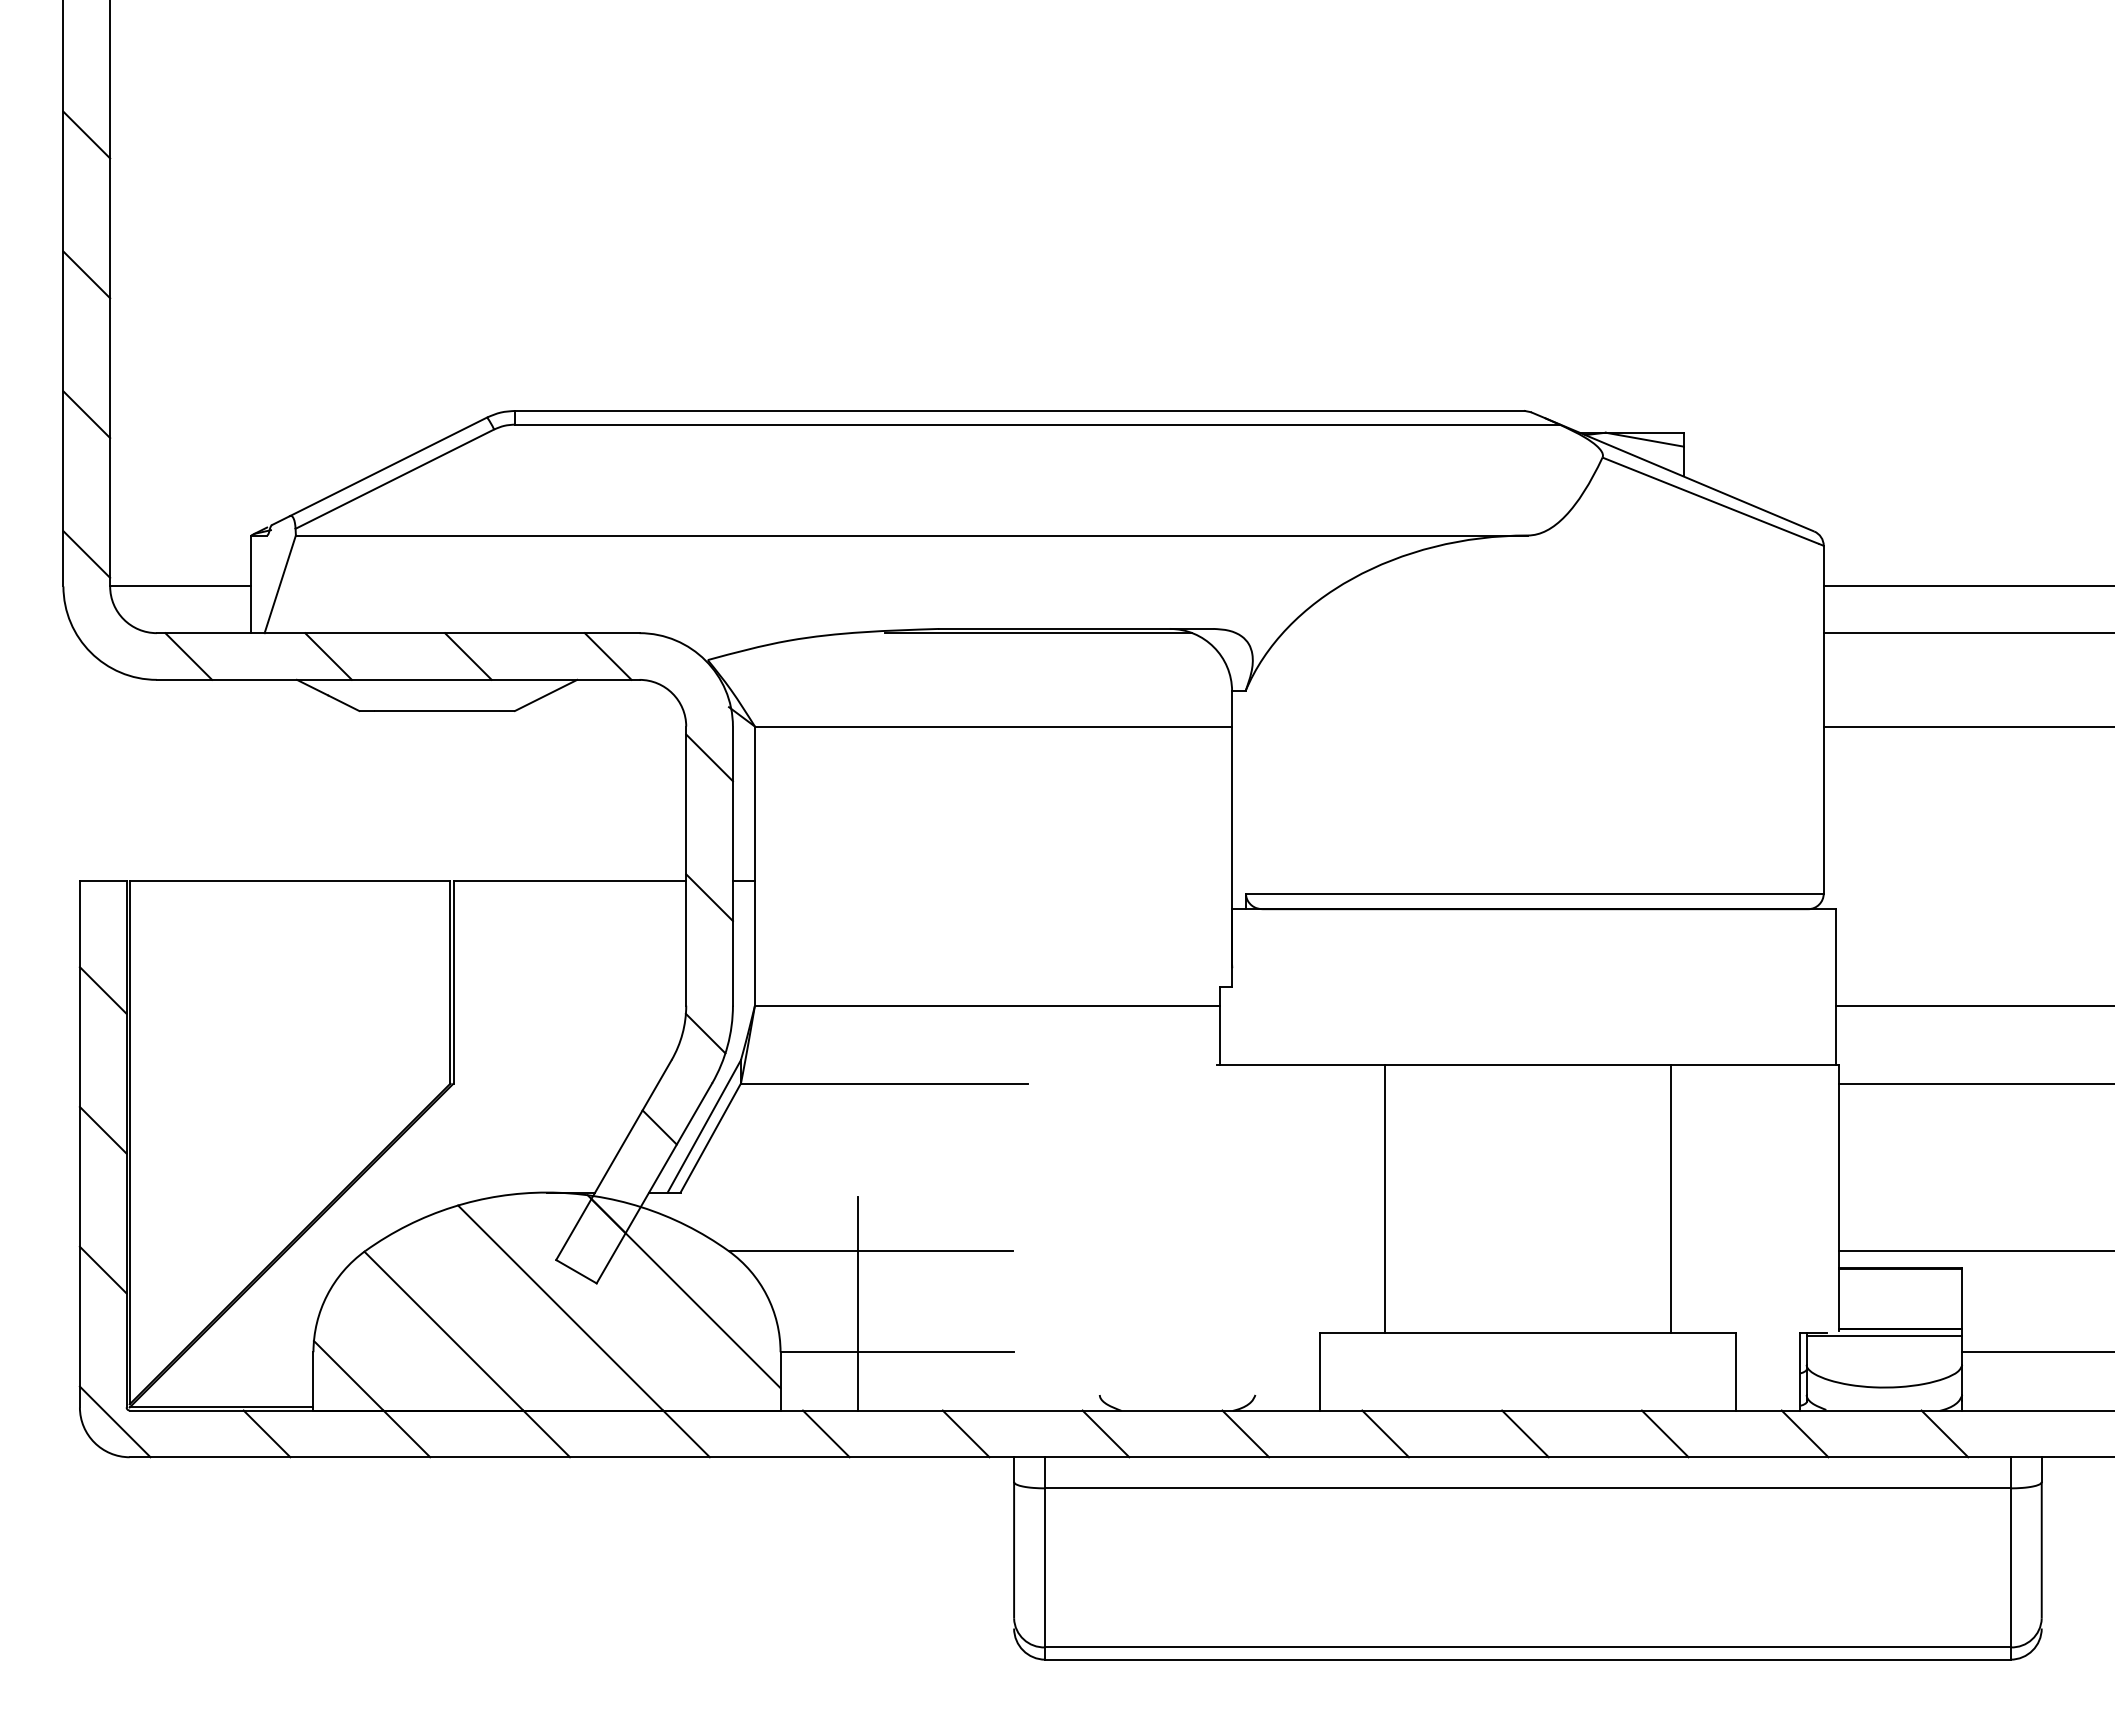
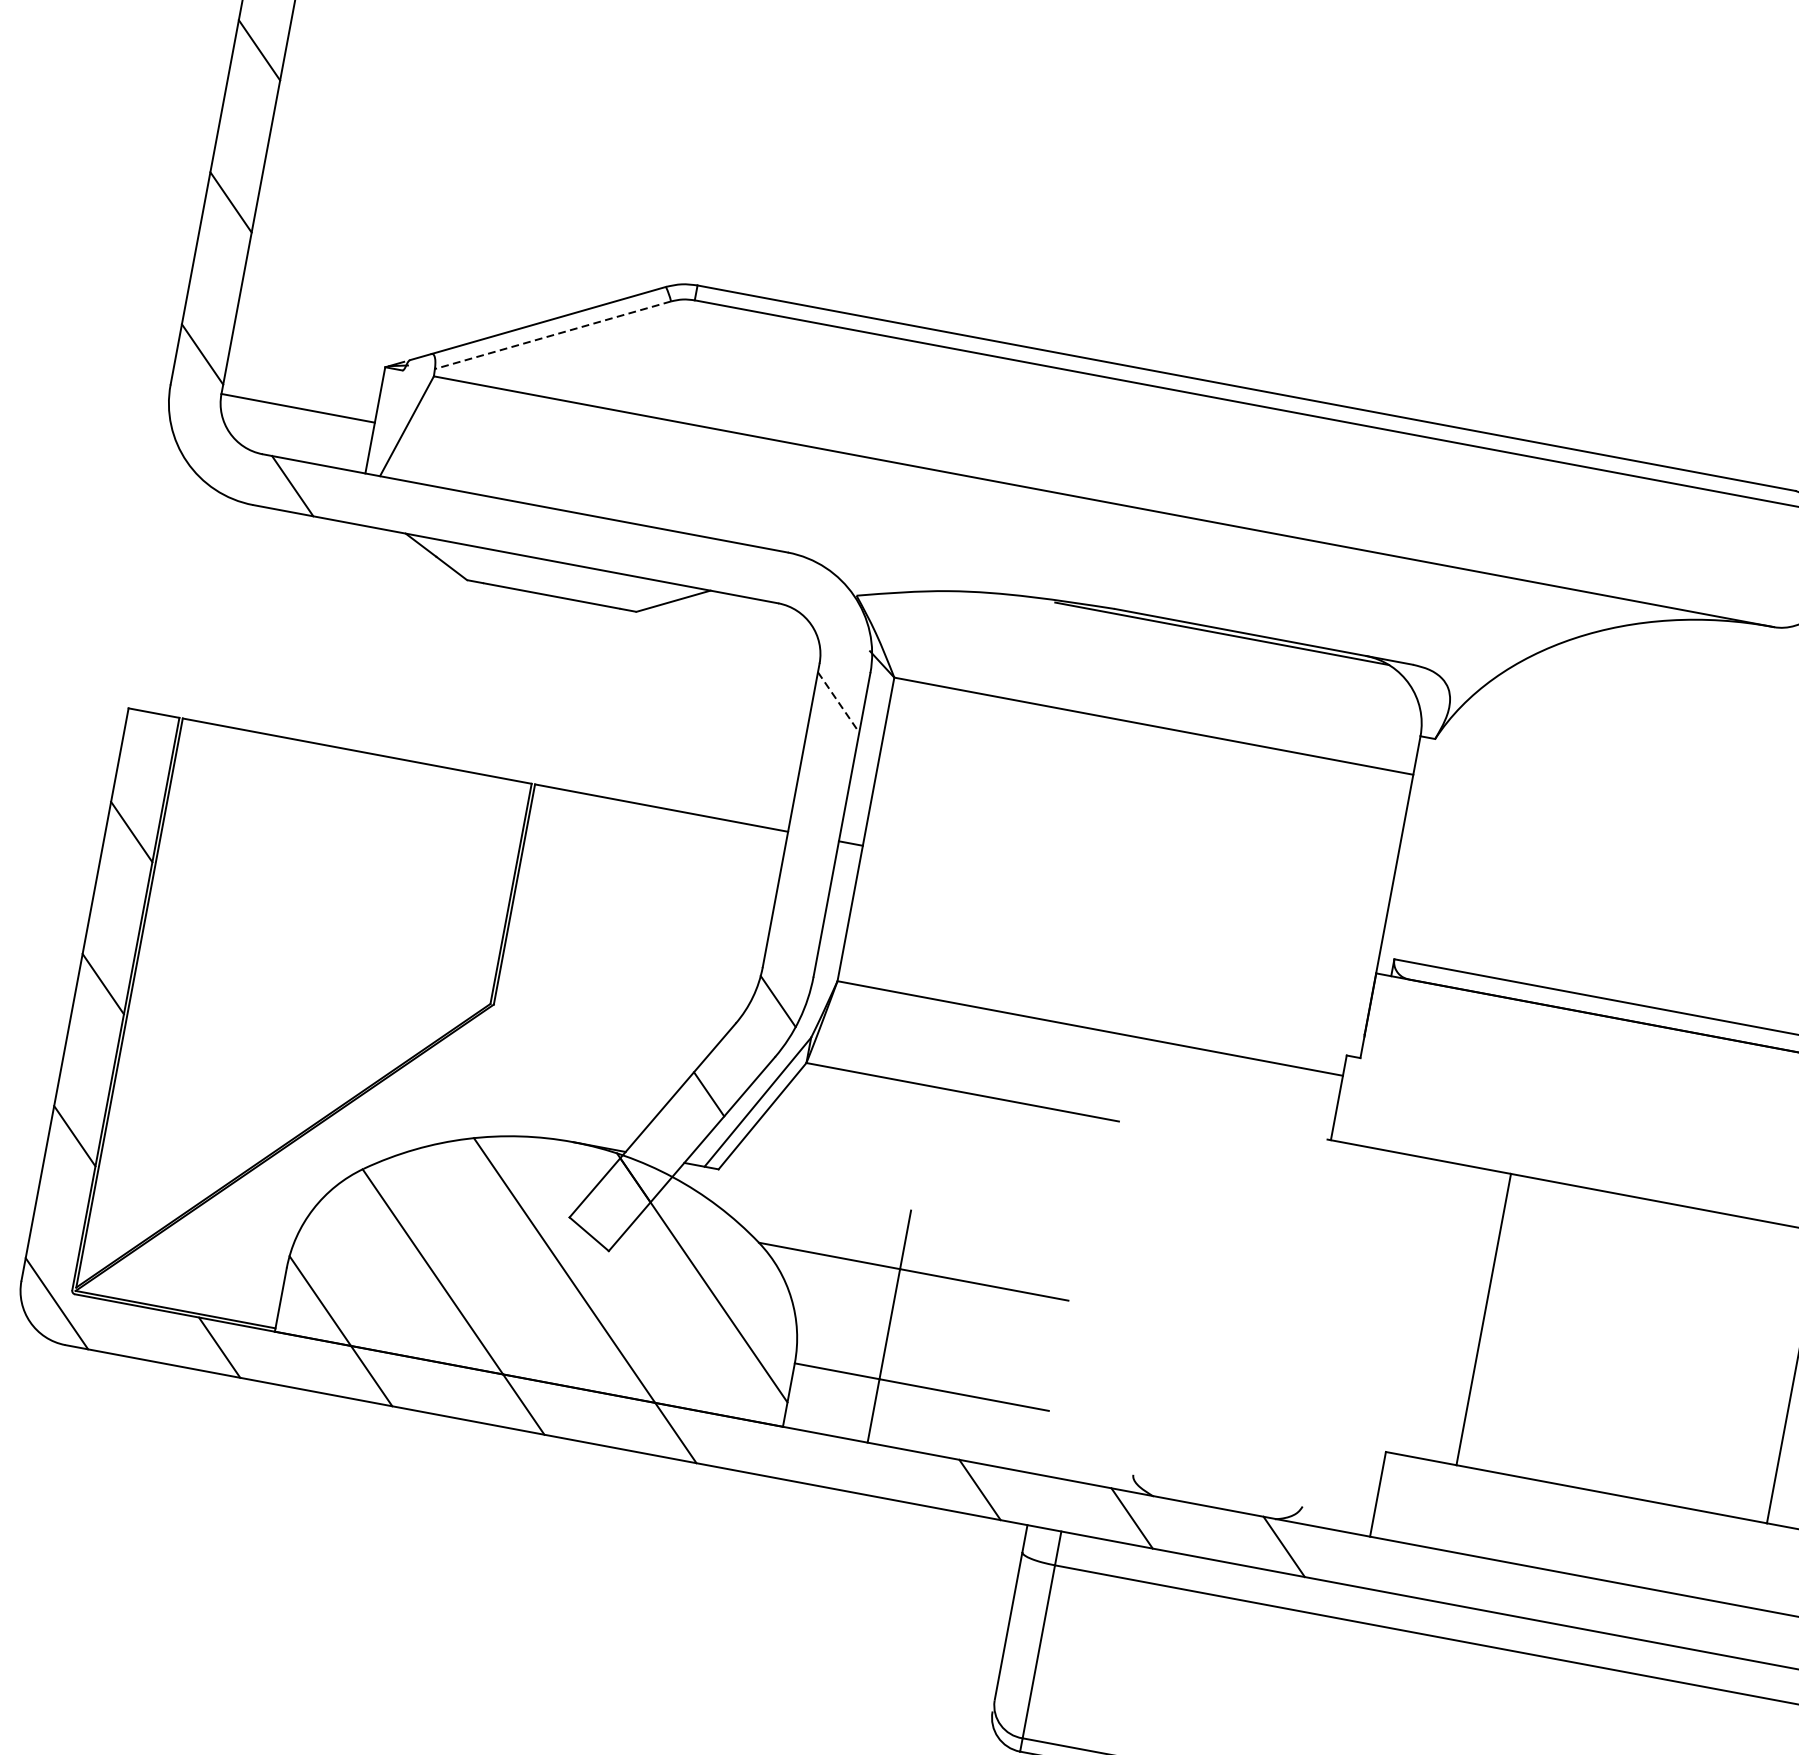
line: (394, 479) -> (552, 335), solid -> dashed
line: (328, 656) -> (444, 514), removed
line: (468, 656) -> (597, 543), removed
line: (607, 656) -> (748, 571), removed
line: (709, 758) -> (838, 703), solid -> dashed
line: (709, 897) -> (810, 854), removed
line: (825, 1433) -> (827, 1460), removed
line: (1385, 1433) -> (1436, 1574), removed
line: (1525, 1433) -> (1588, 1603), removed
line: (1664, 1433) -> (1739, 1631), removed

